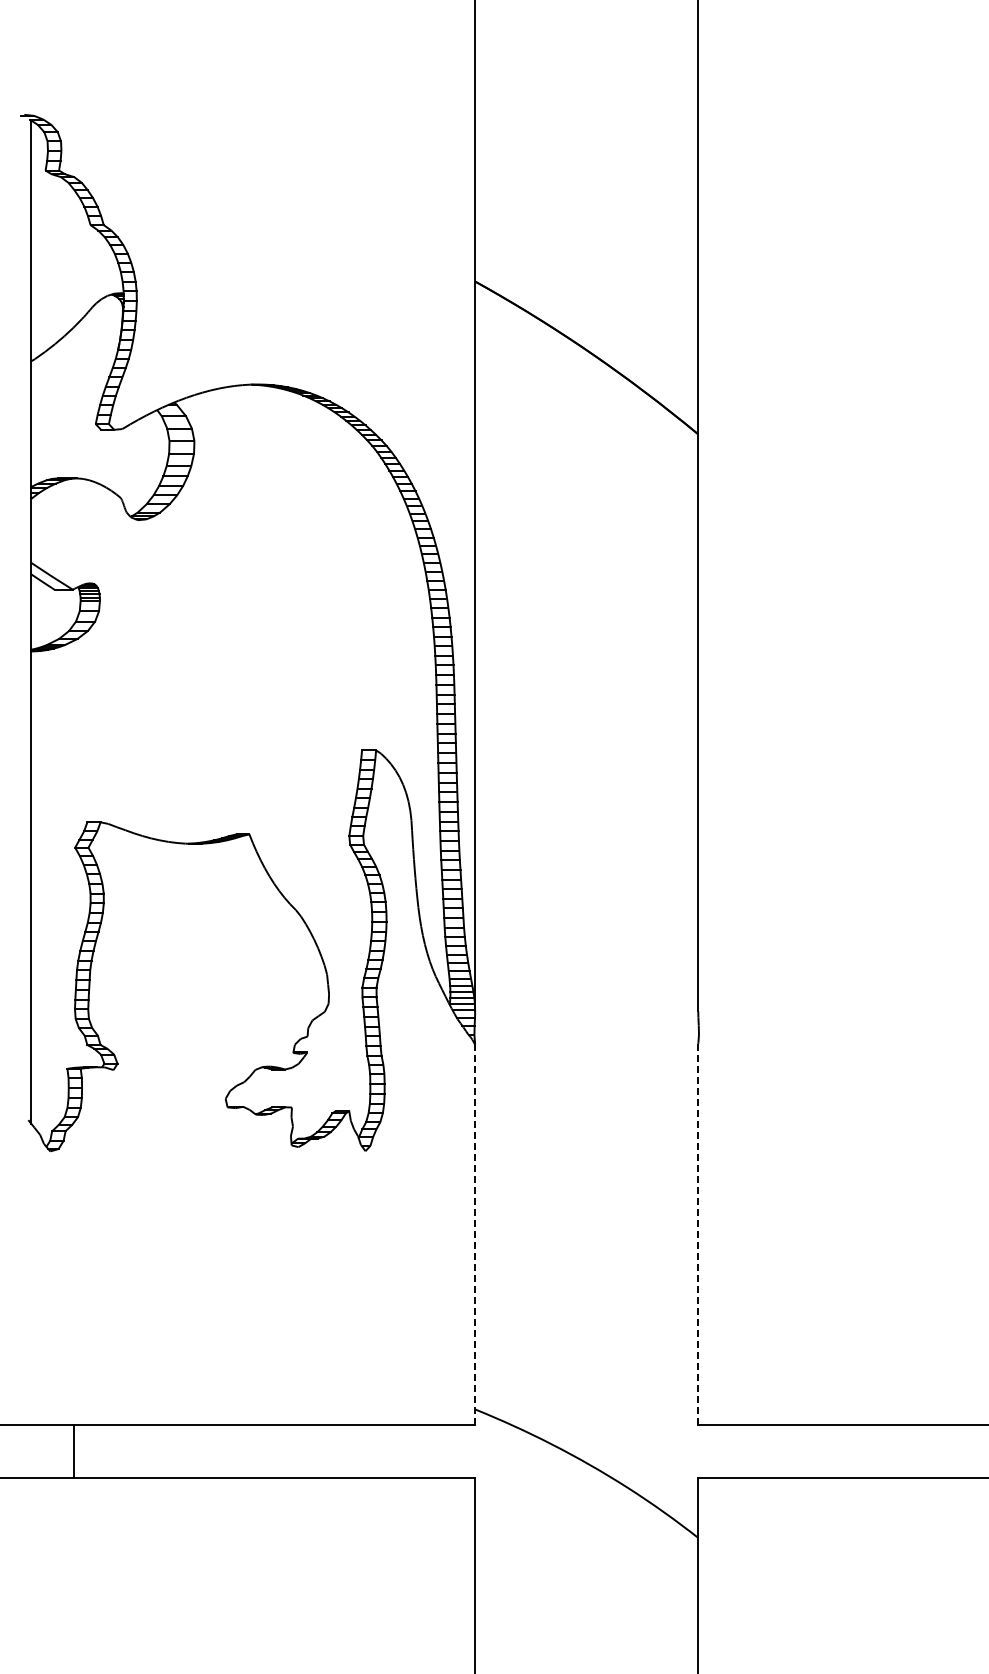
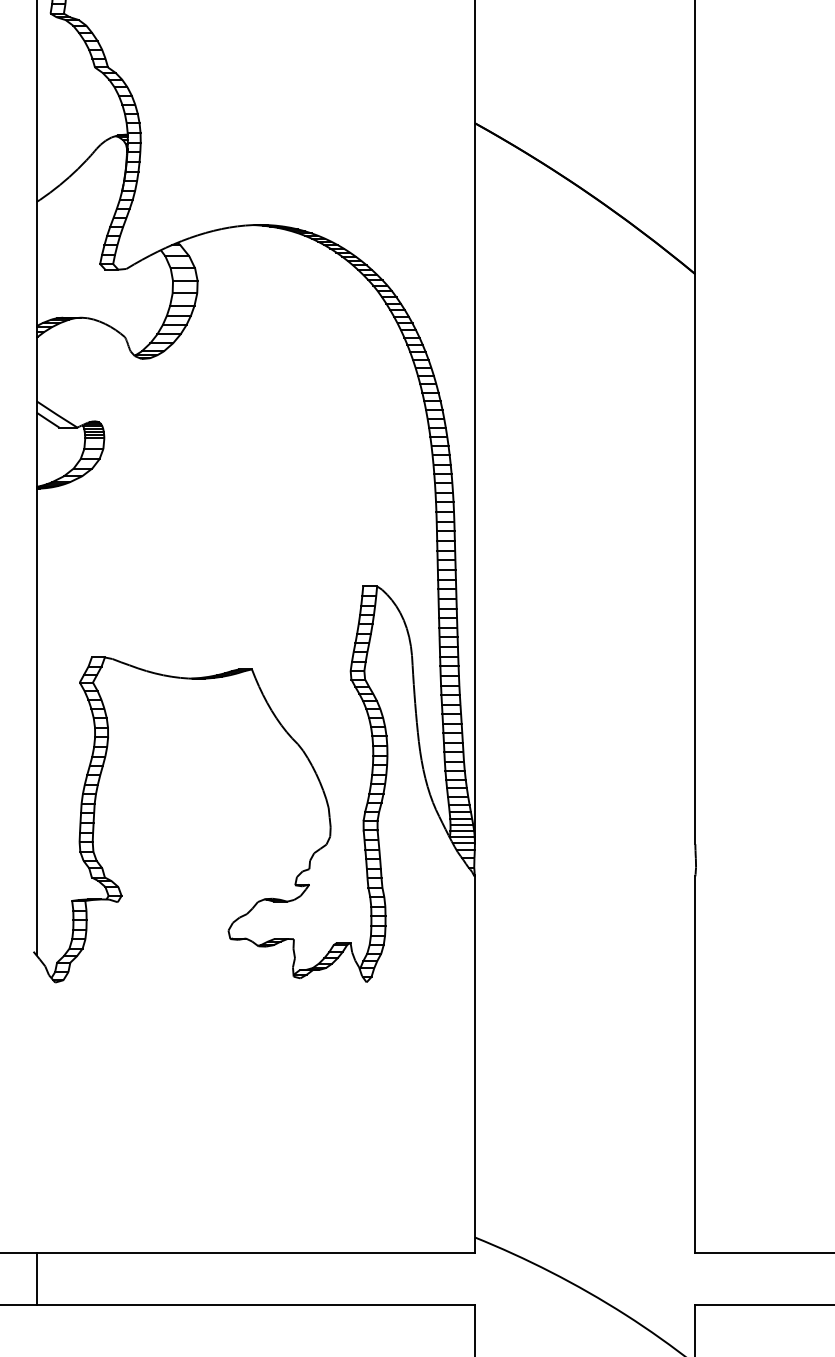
line: (475, 1234) -> (475, 1064), dashed -> solid
line: (698, 1234) -> (695, 1064), dashed -> solid
line: (74, 1451) -> (36, 1279), moved

